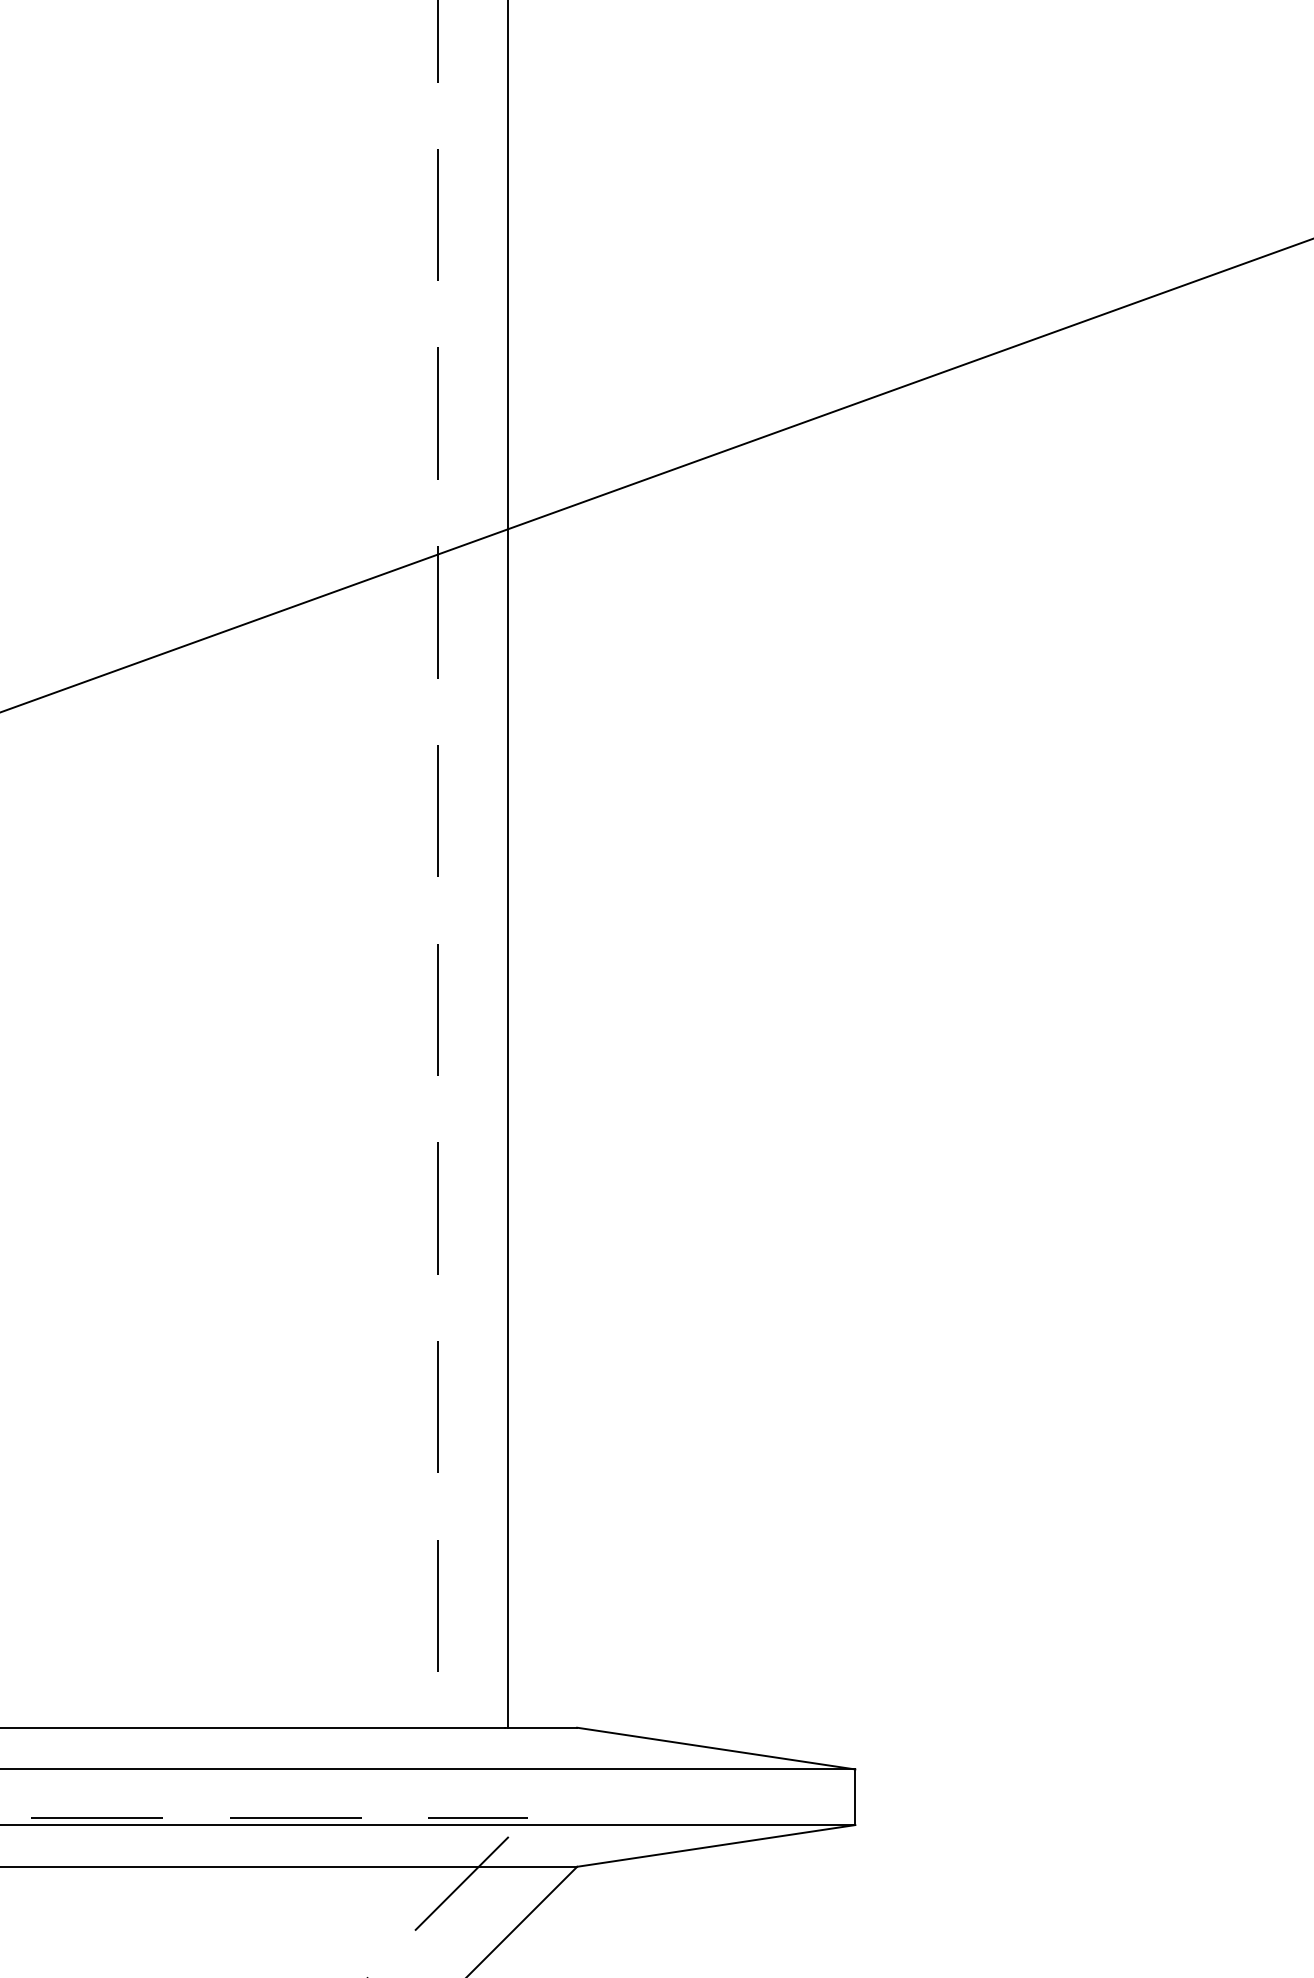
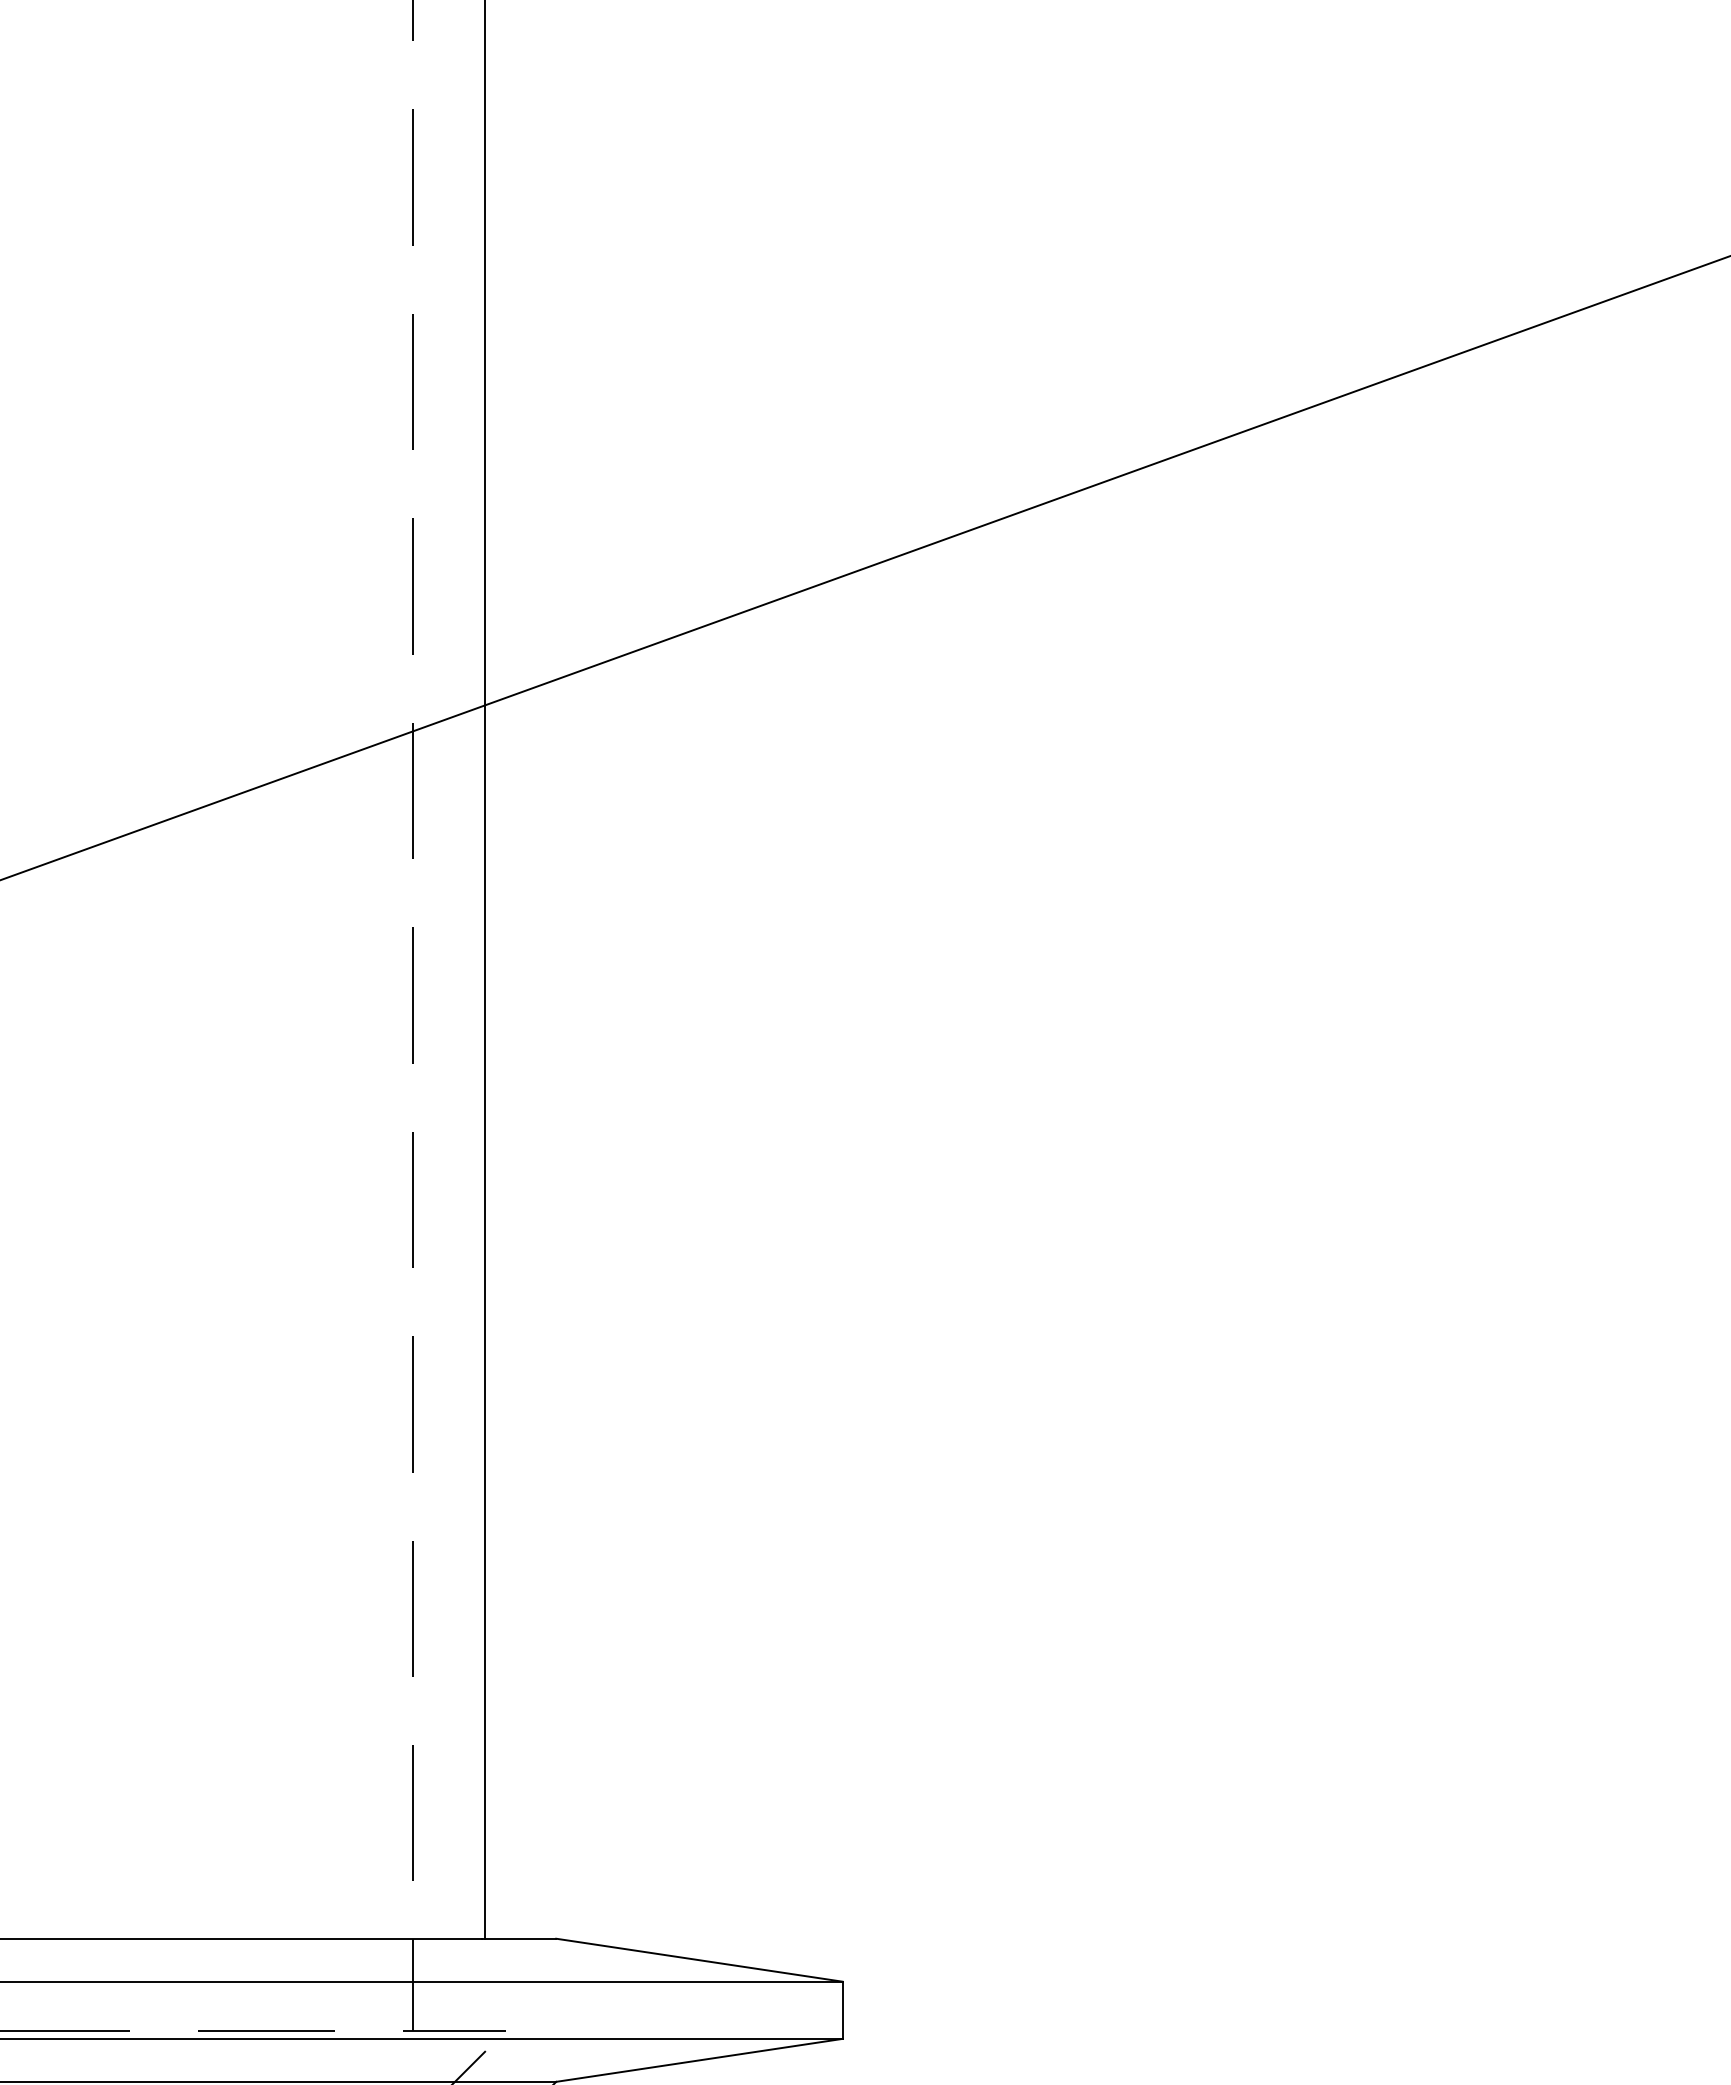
line: (438, 1772) -> (413, 1984), added

